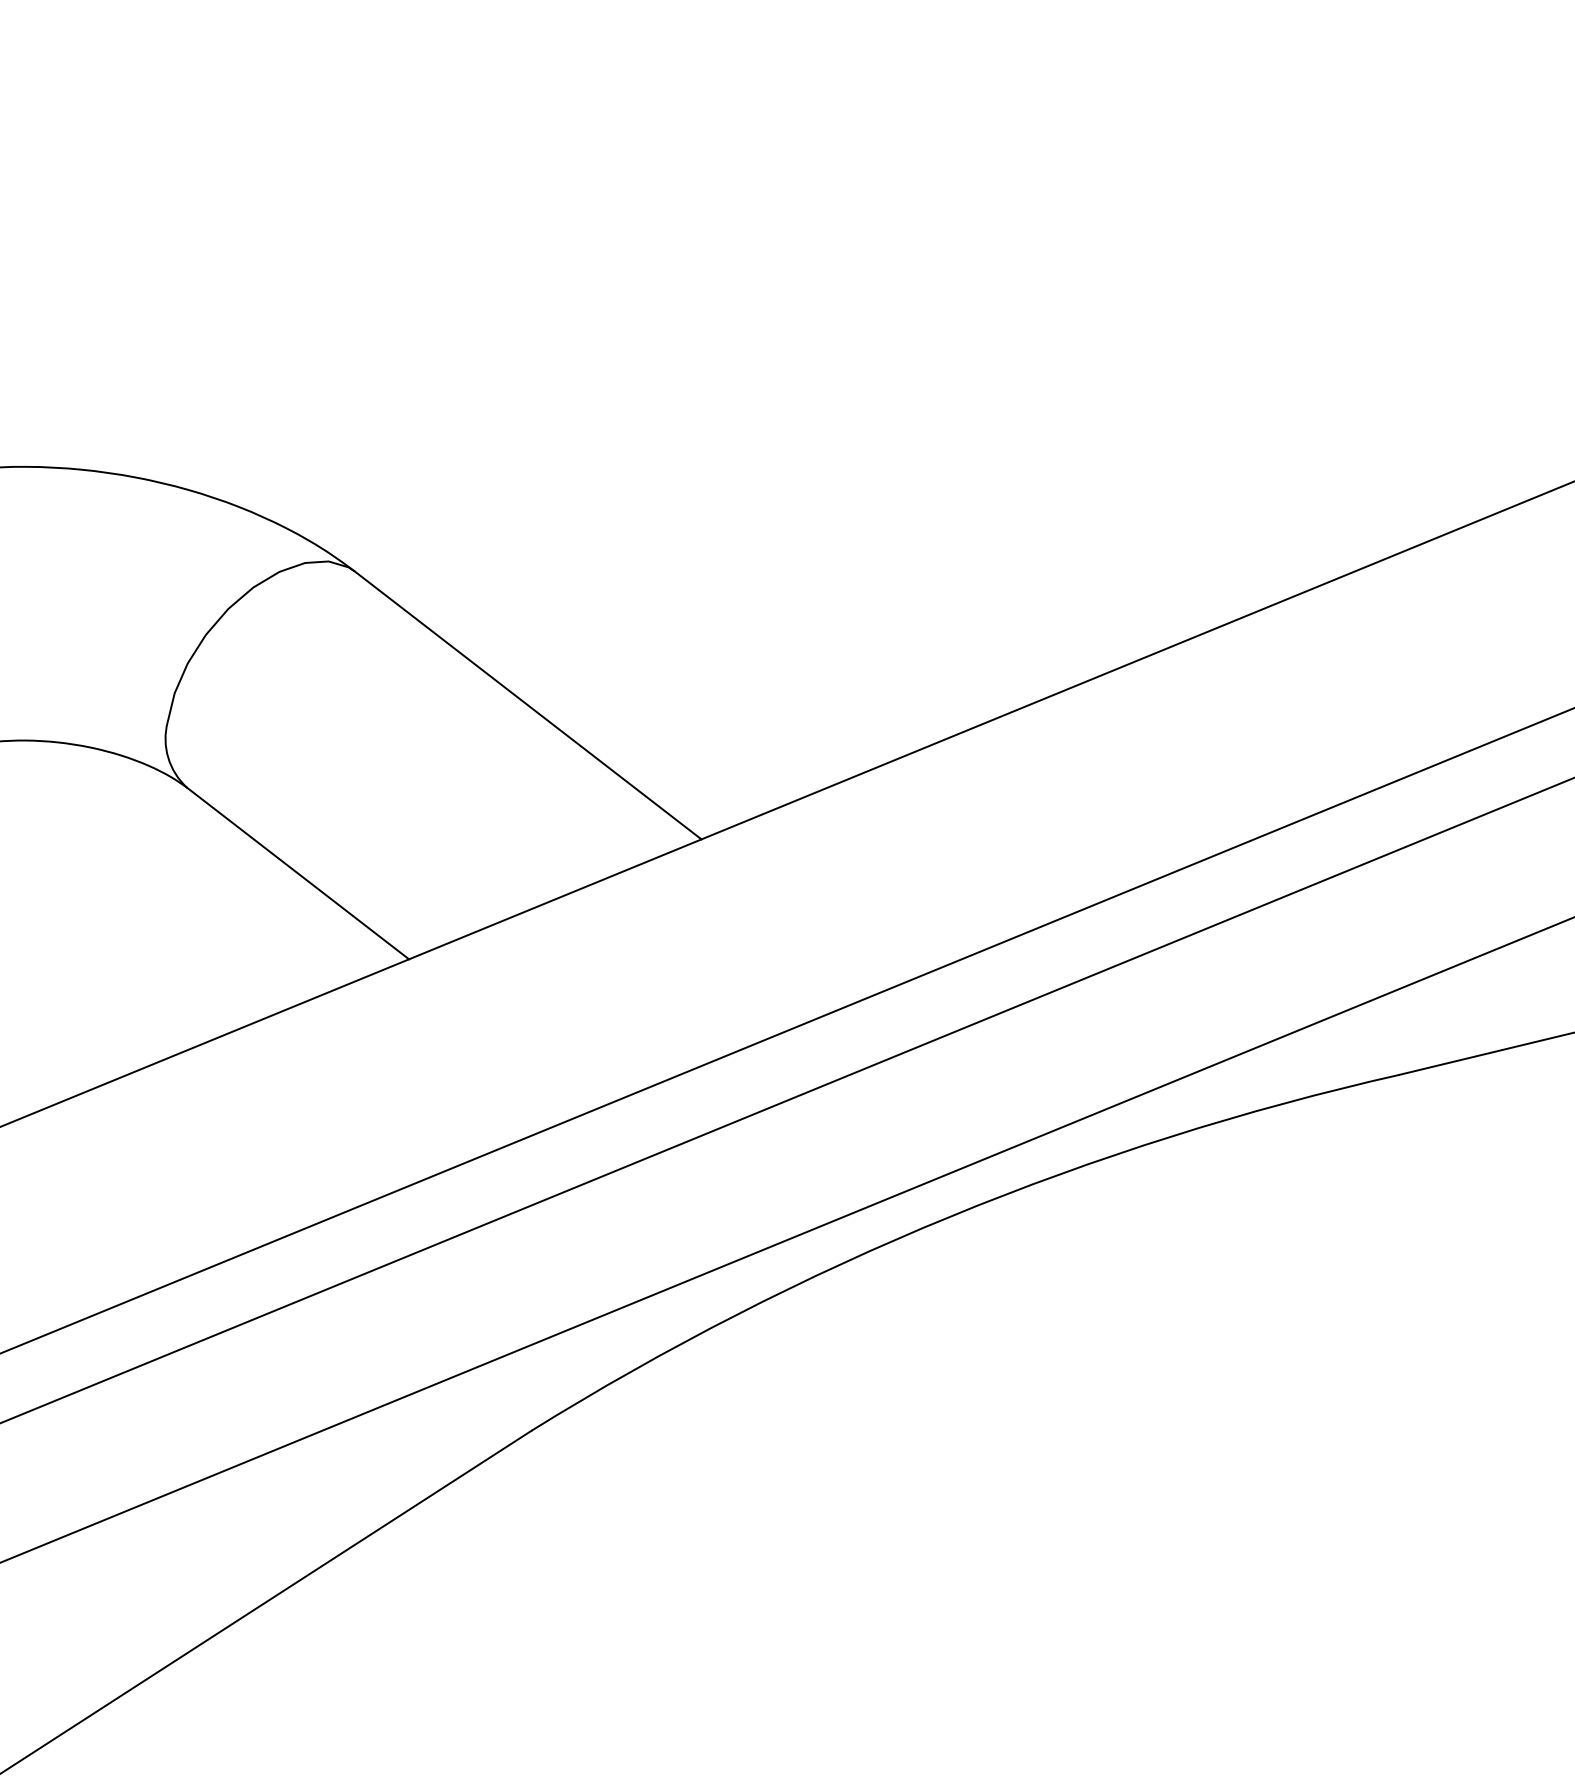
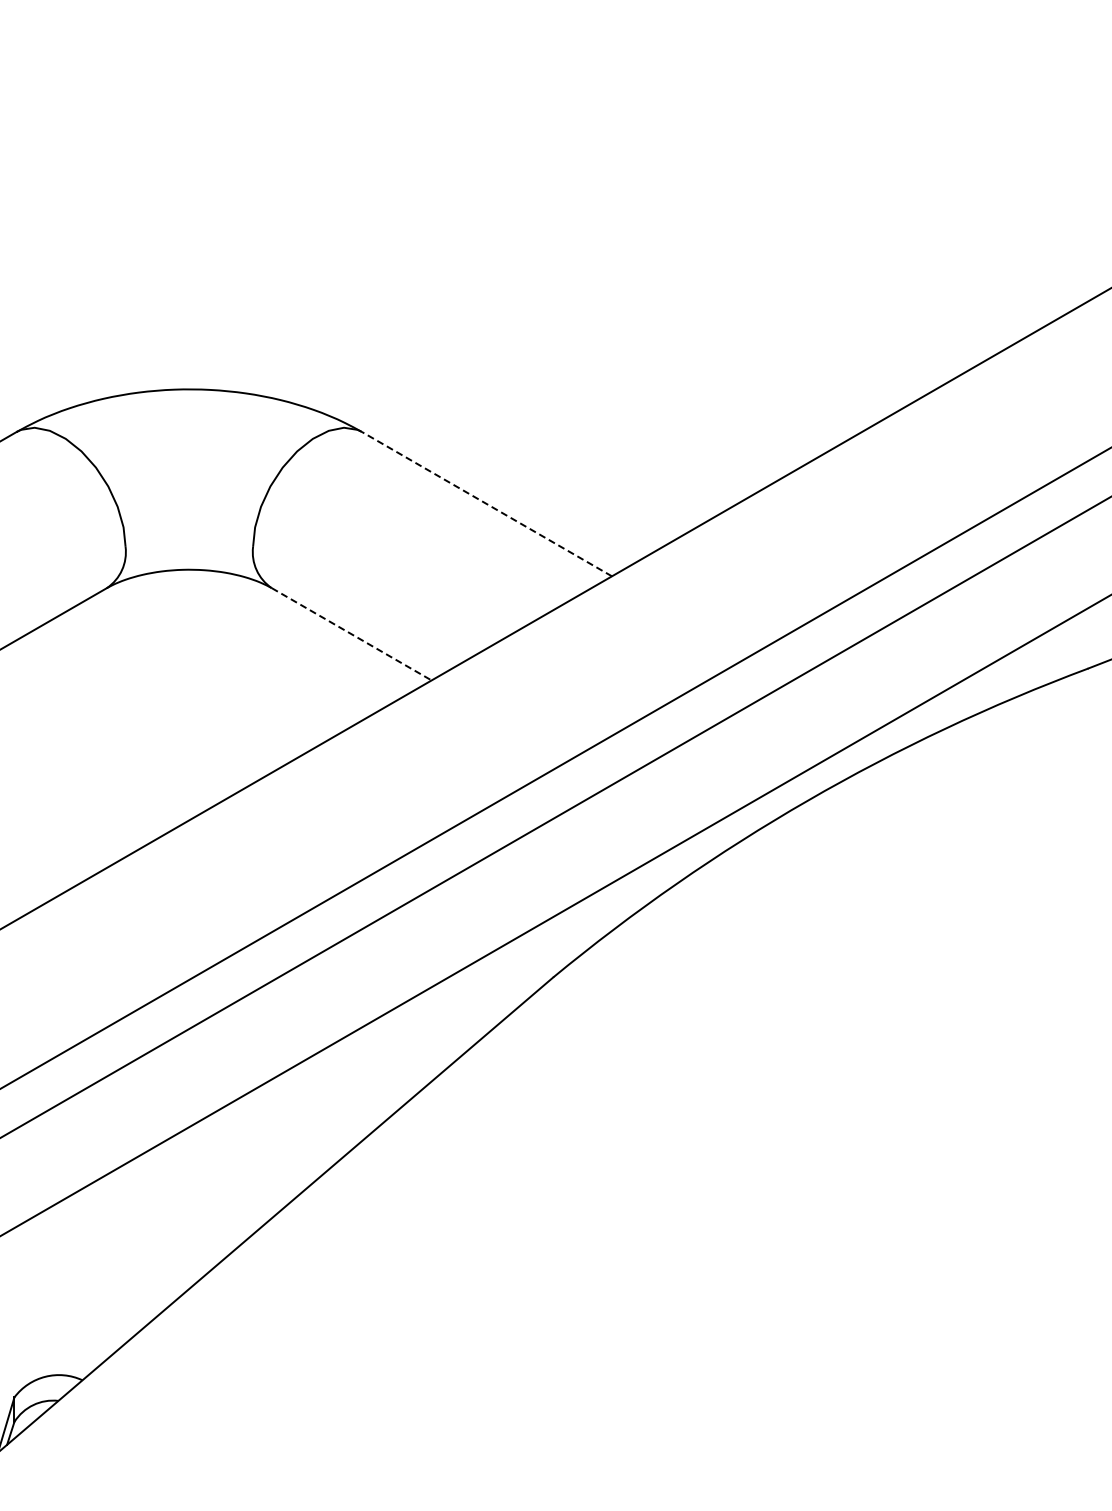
line: (527, 704) -> (486, 503), solid -> dashed
line: (299, 874) -> (352, 634), solid -> dashed

